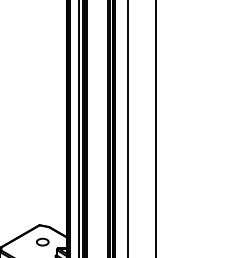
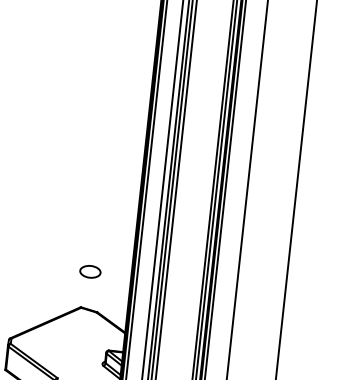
part: (42, 241) -> (90, 270), moved

